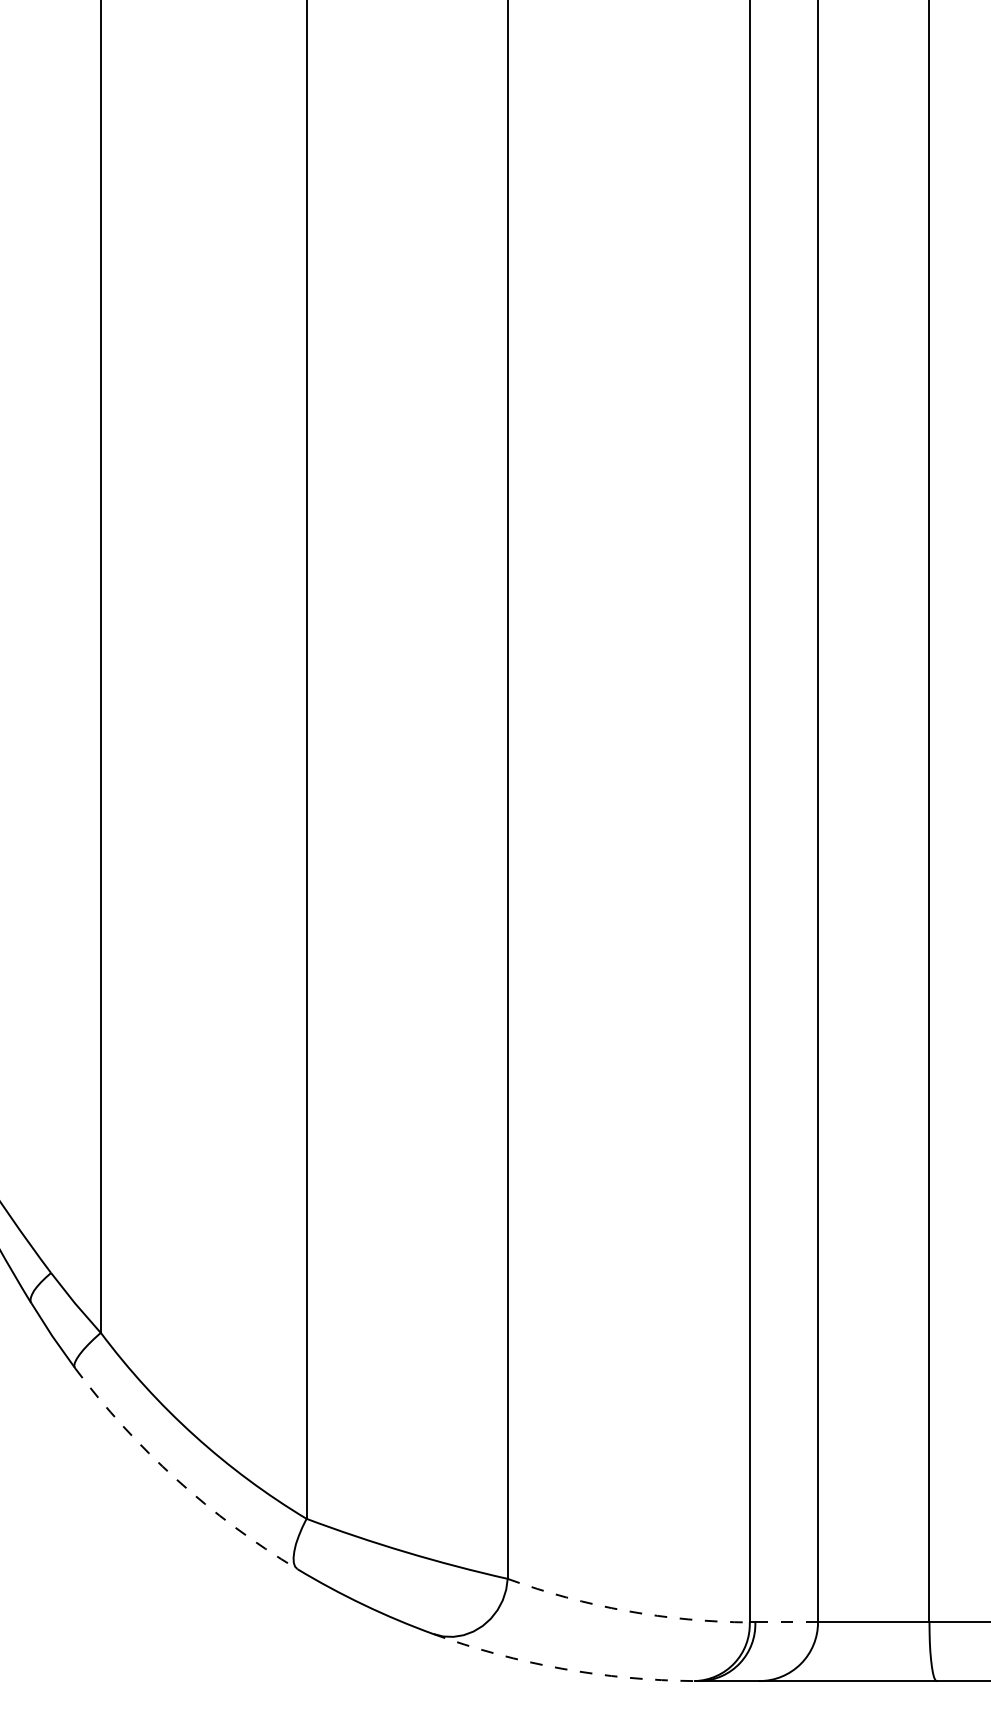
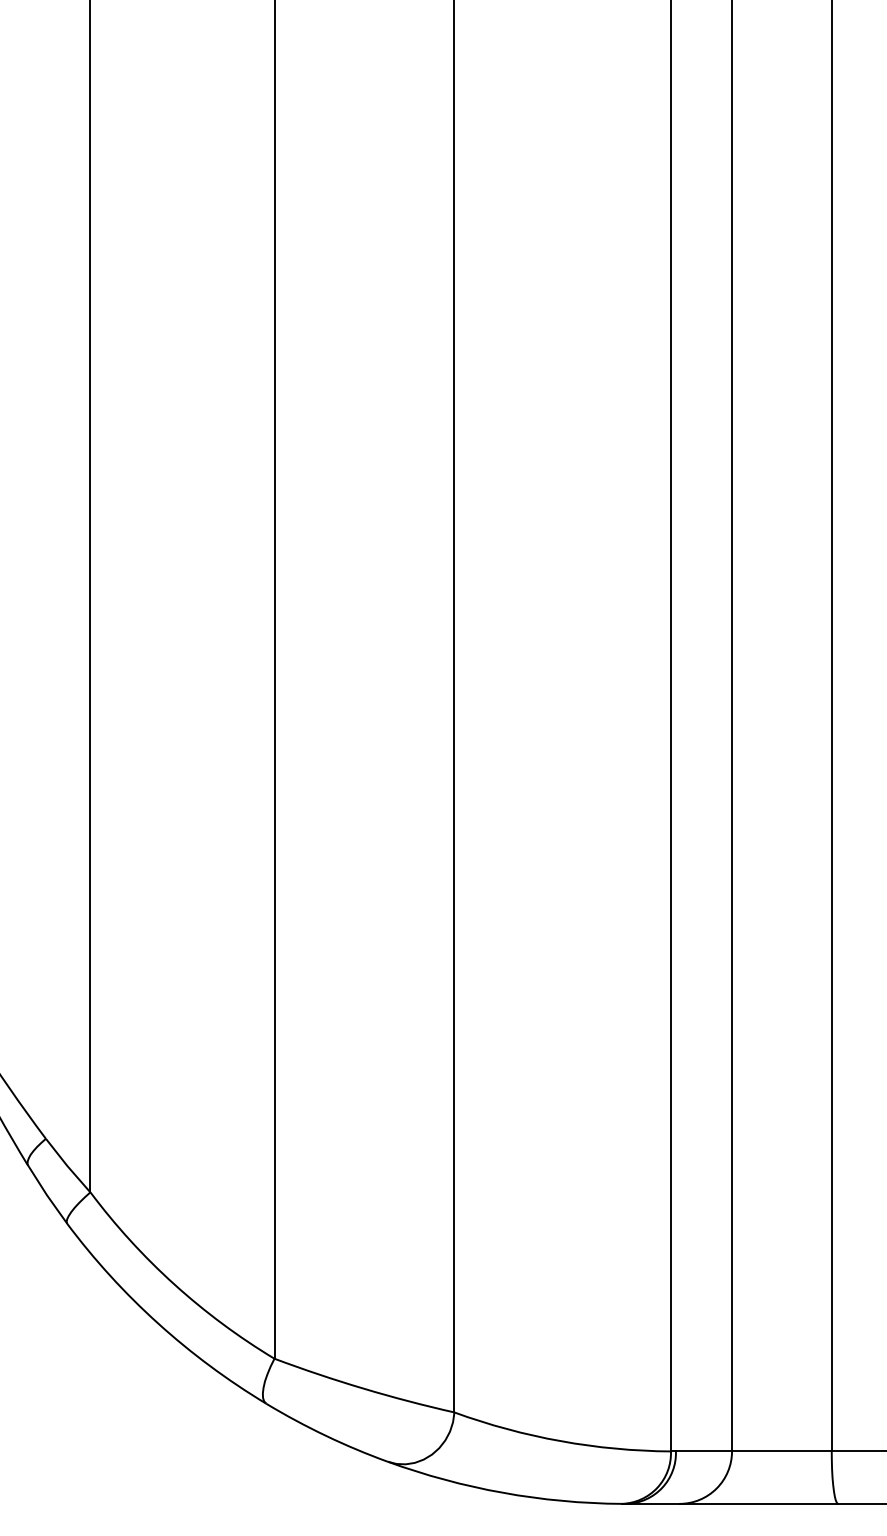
arc: (176, 1479) -> (158, 1323), dashed -> solid
arc: (626, 1611) -> (560, 1441), dashed -> solid
line: (787, 1622) -> (704, 1451), dashed -> solid
arc: (562, 1668) -> (503, 1492), dashed -> solid

